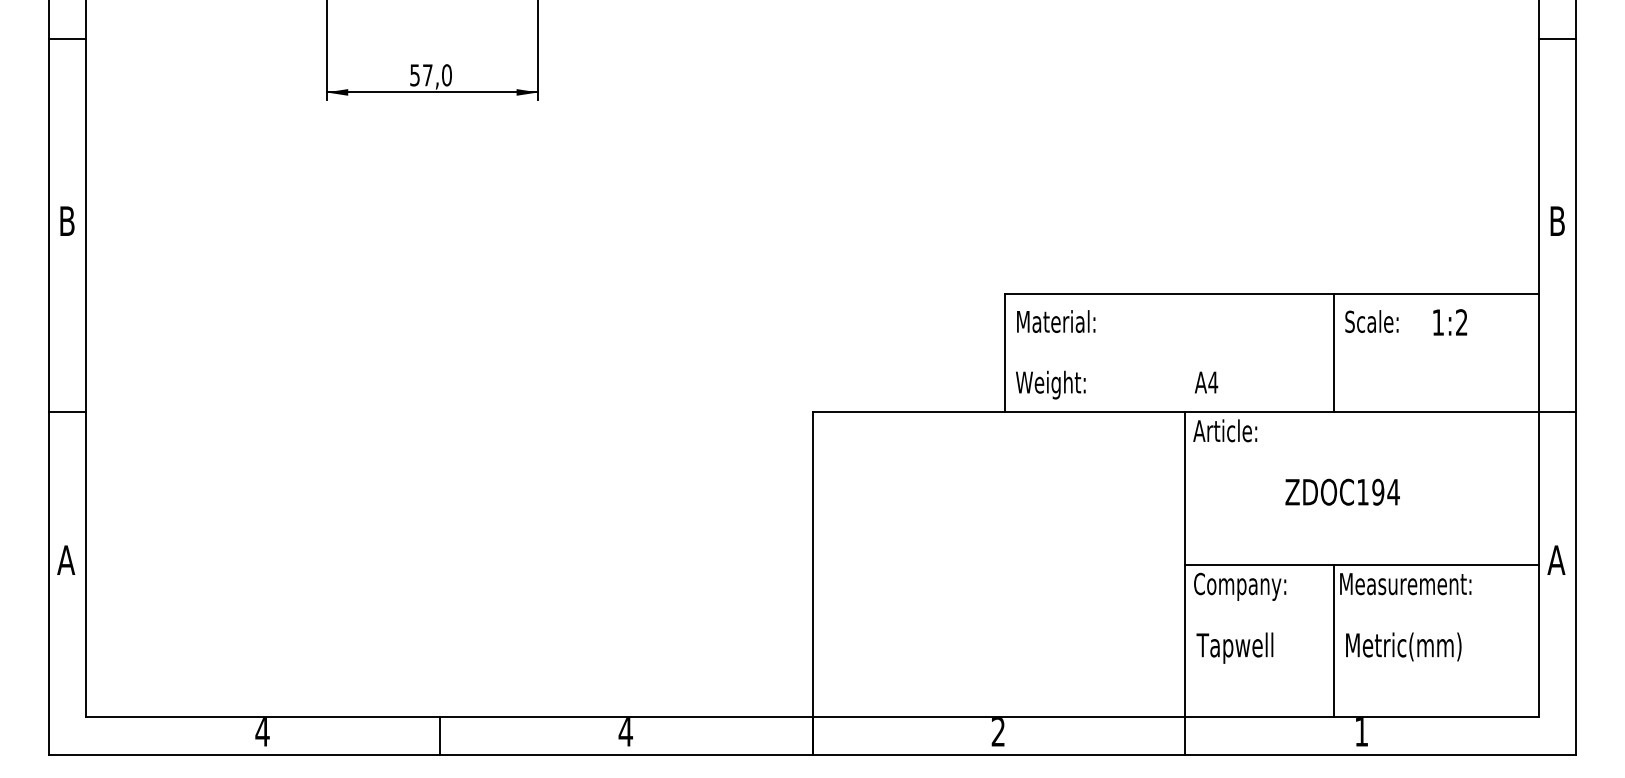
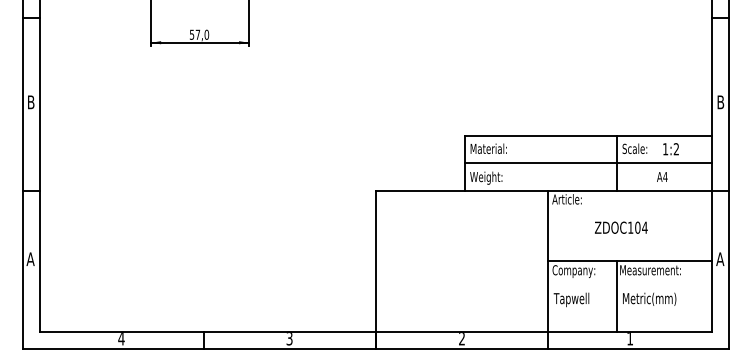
line: (1271, 353) -> (588, 163), added
text: (1206, 381) -> (662, 176), moved
text: (1377, 491) -> (637, 227), ZDOC194 -> ZDOC104
text: (625, 733) -> (289, 339), 4 -> 3

